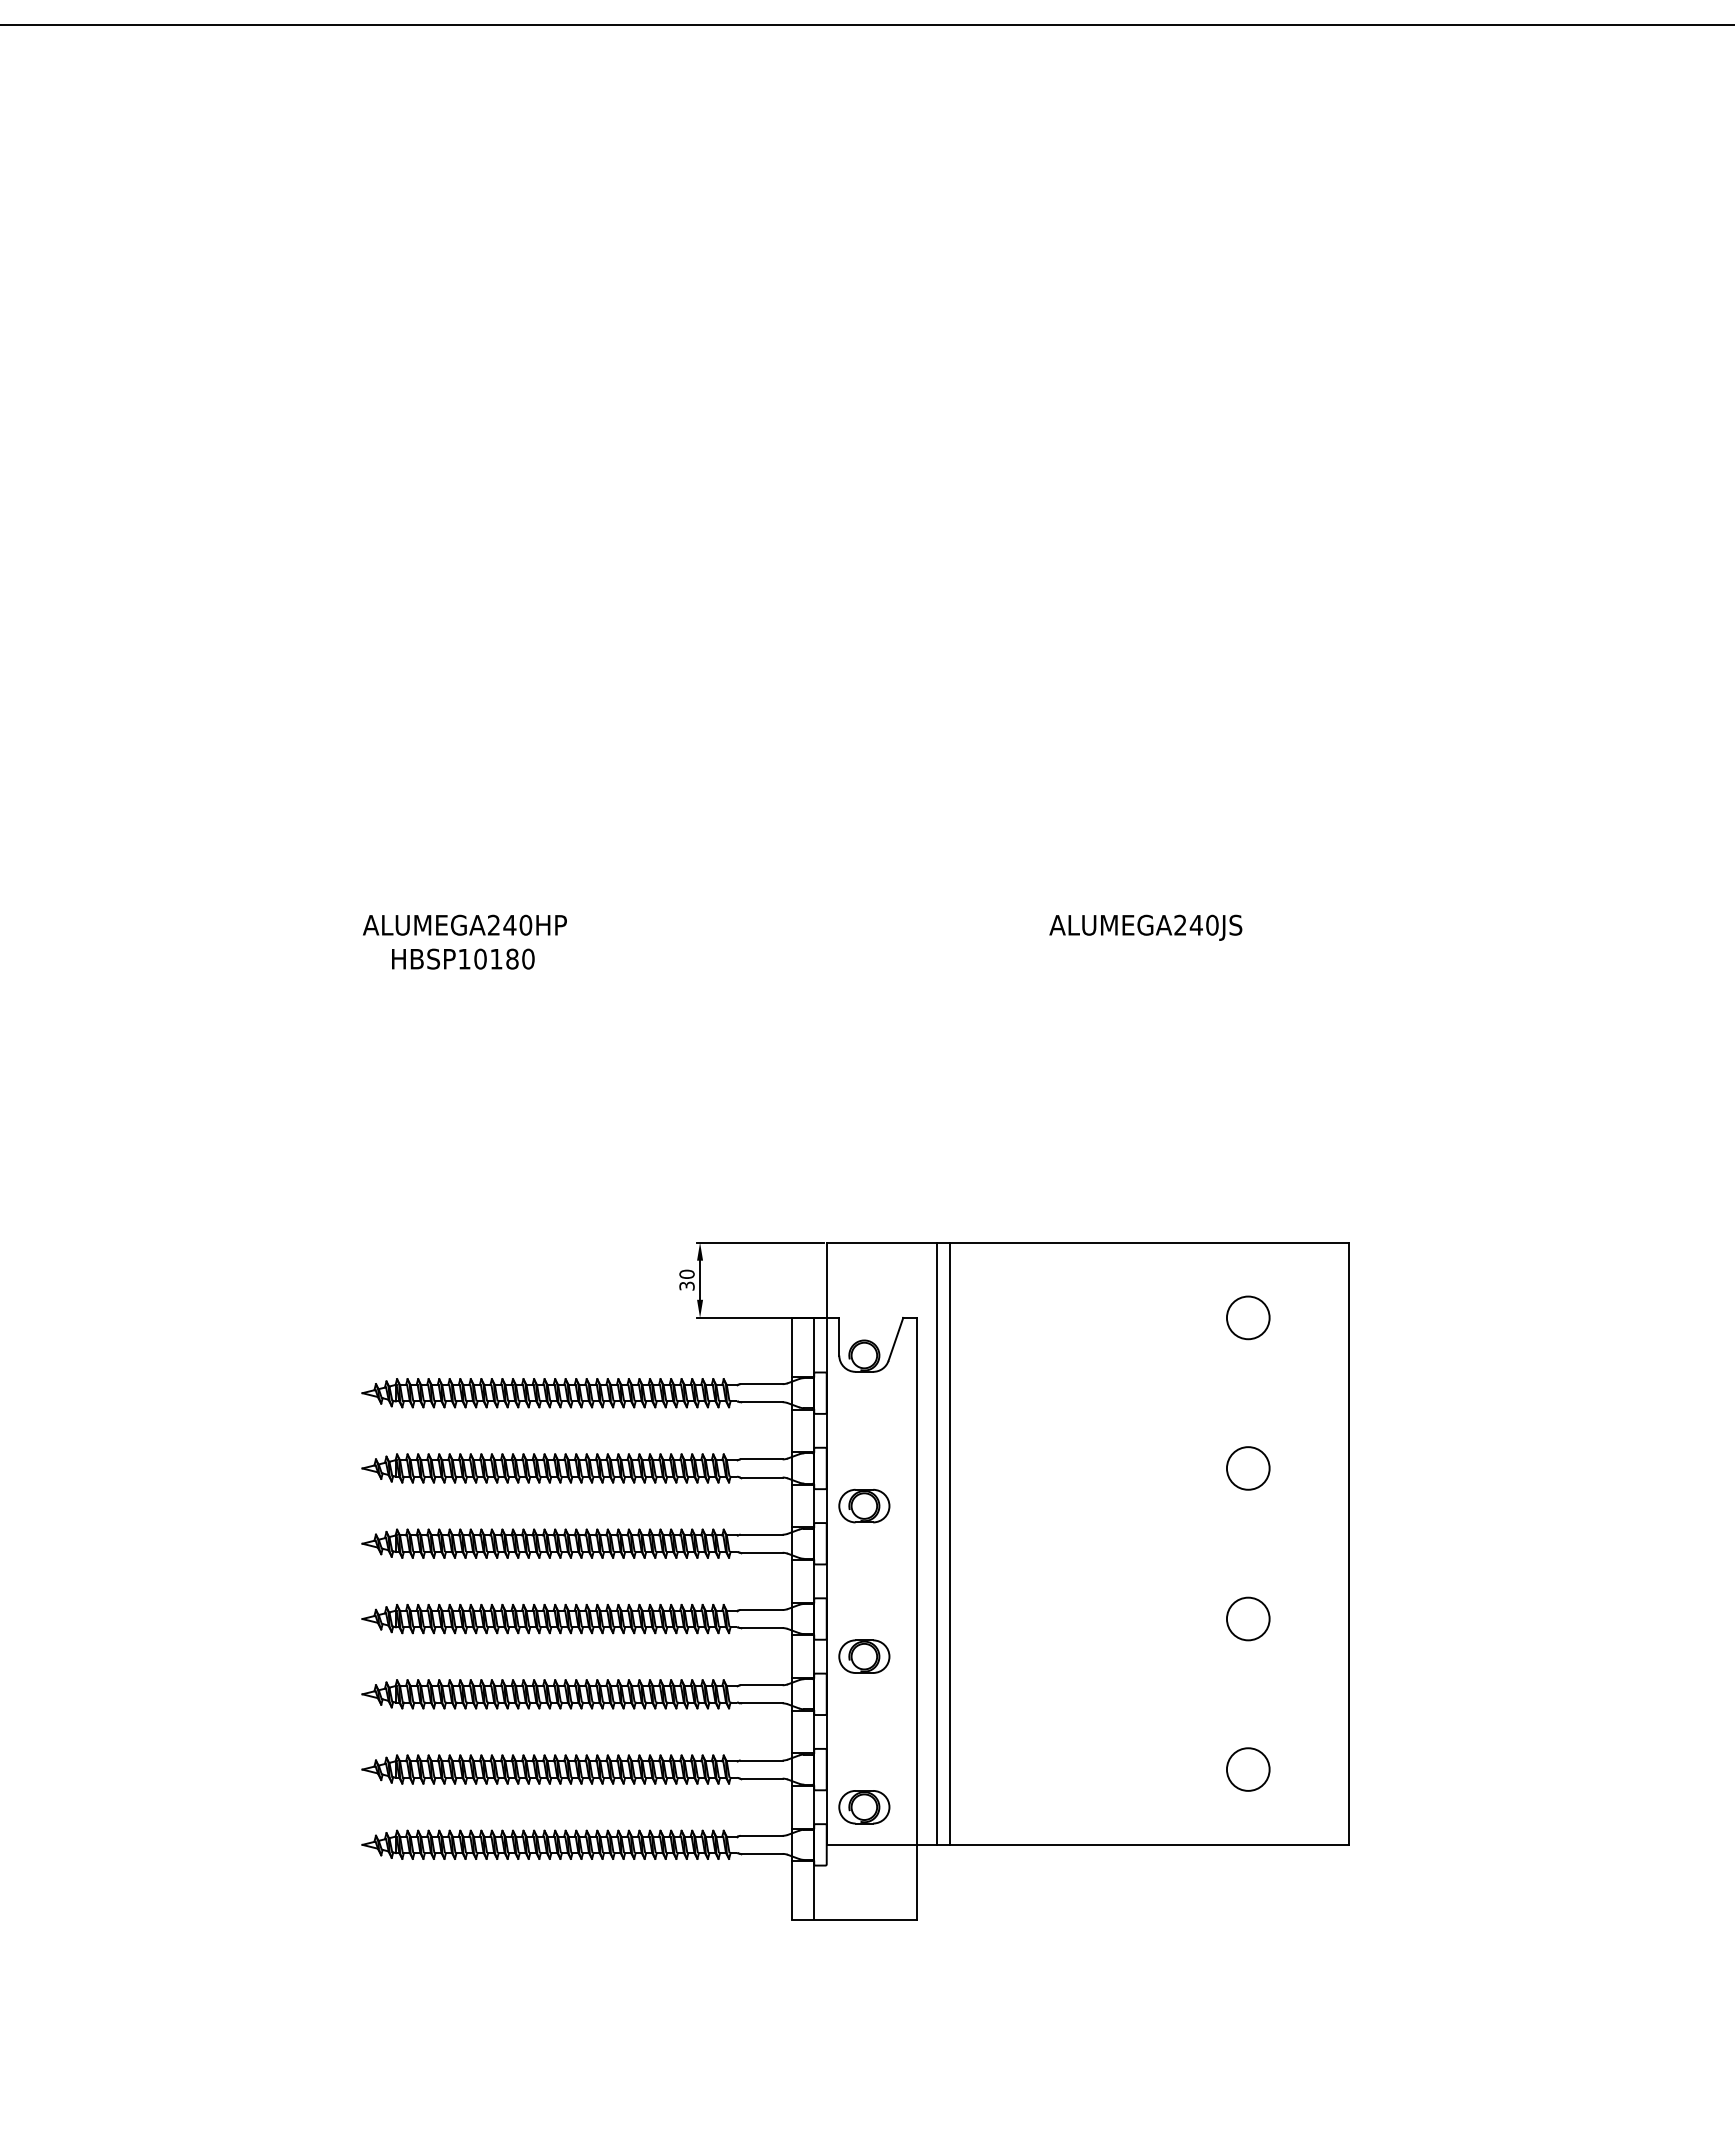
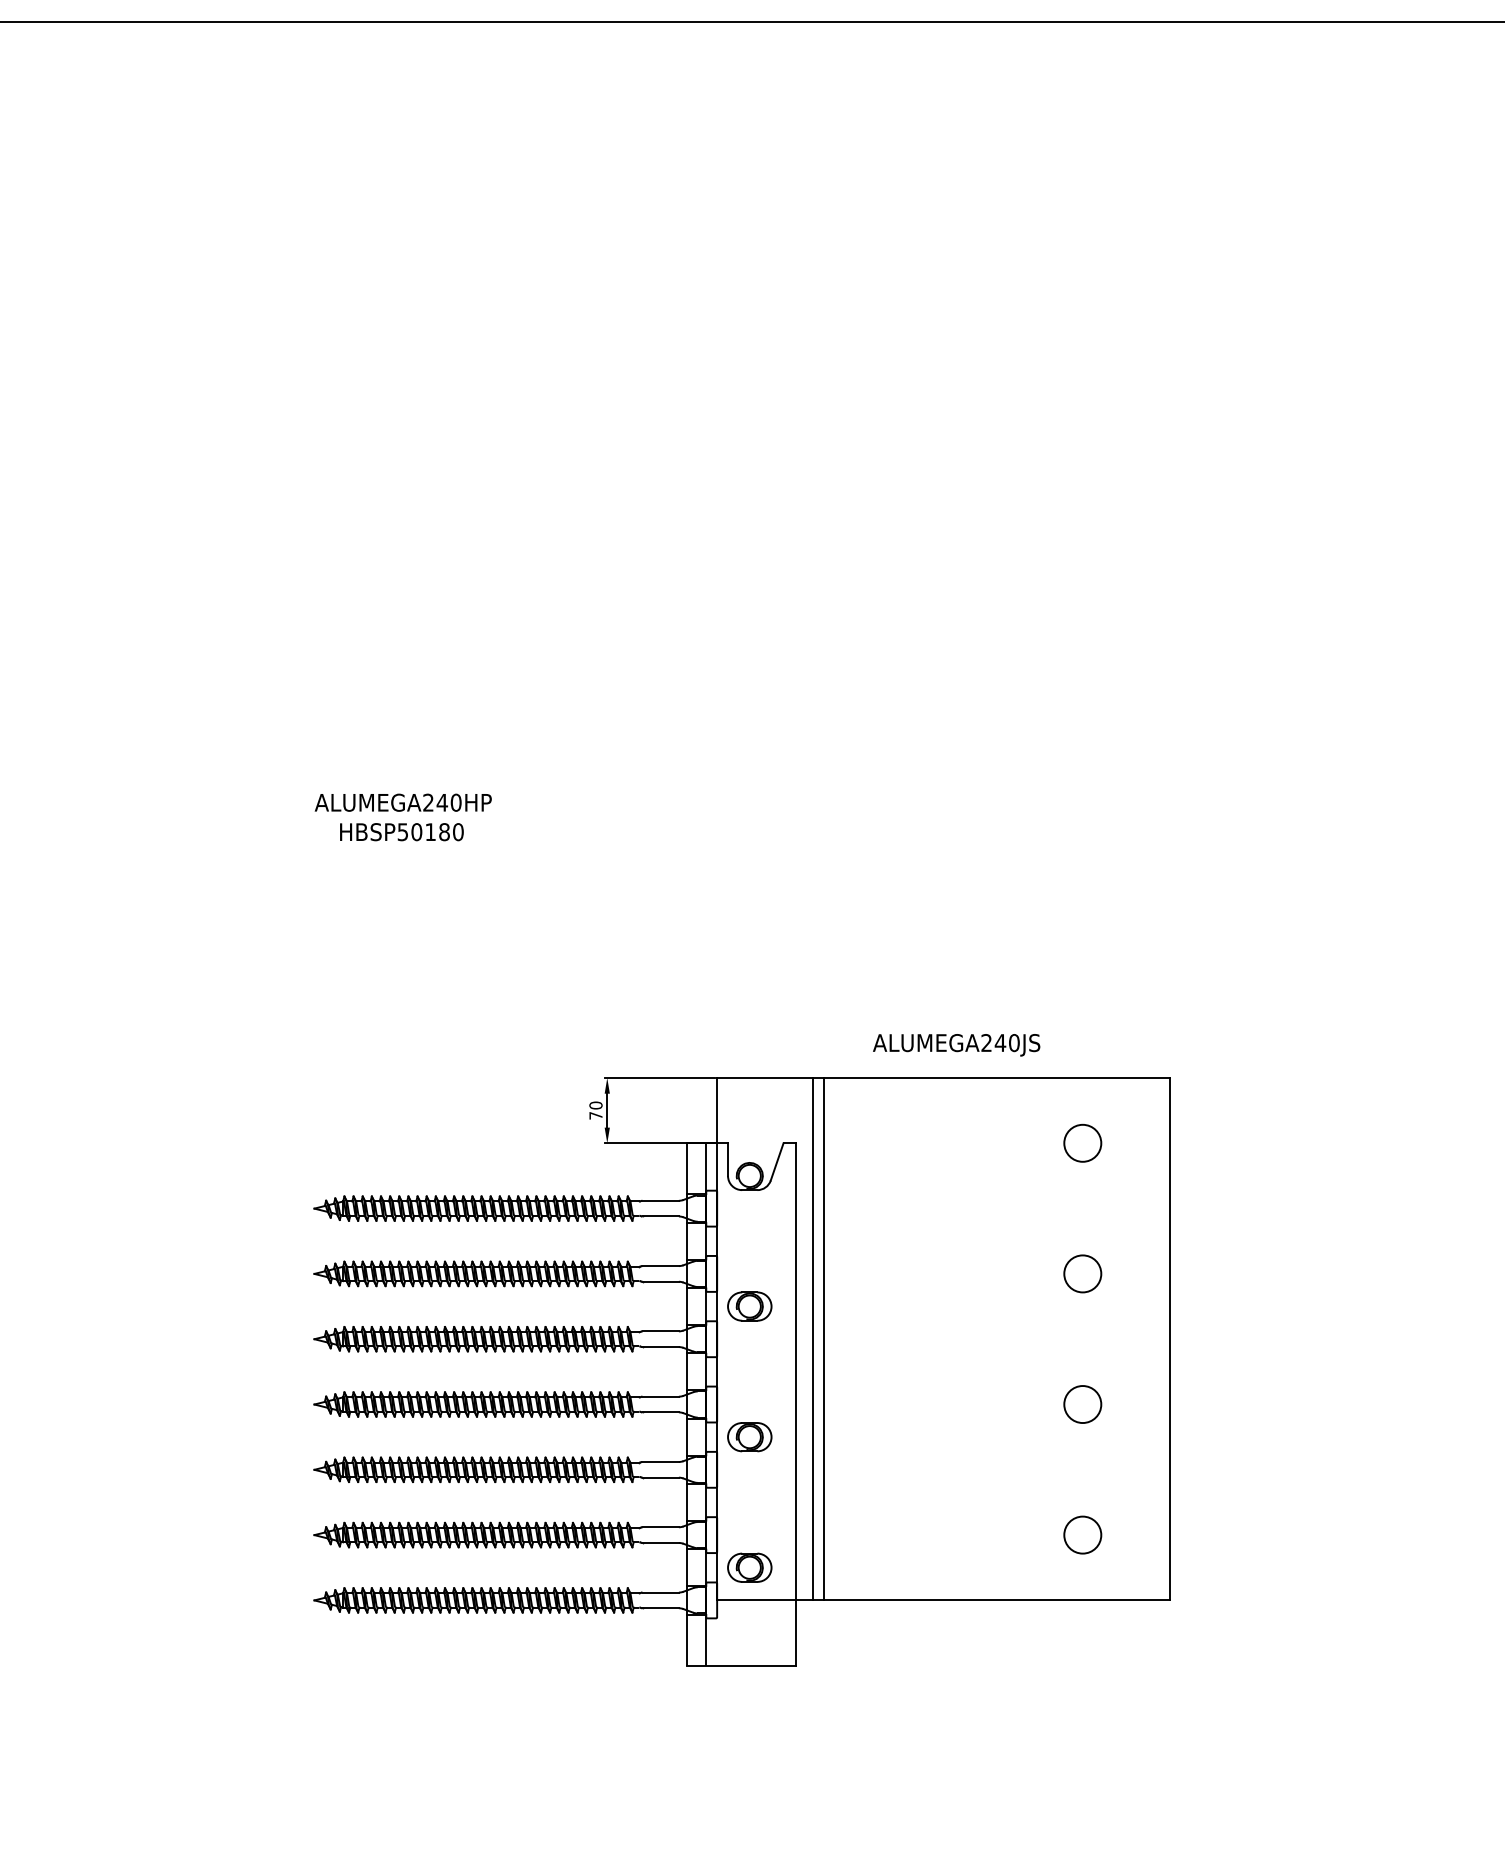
text: (1145, 927) -> (956, 1044), moved
text: (464, 959) -> (402, 832), HBSP10180 -> HBSP50180
text: (686, 1285) -> (595, 1115), 30 -> 70

